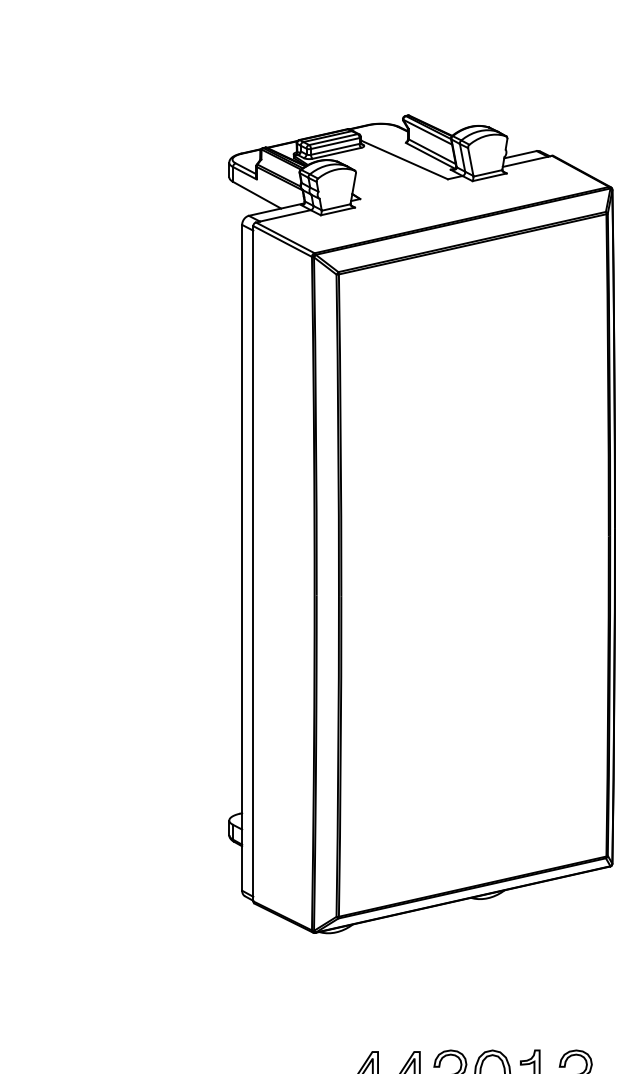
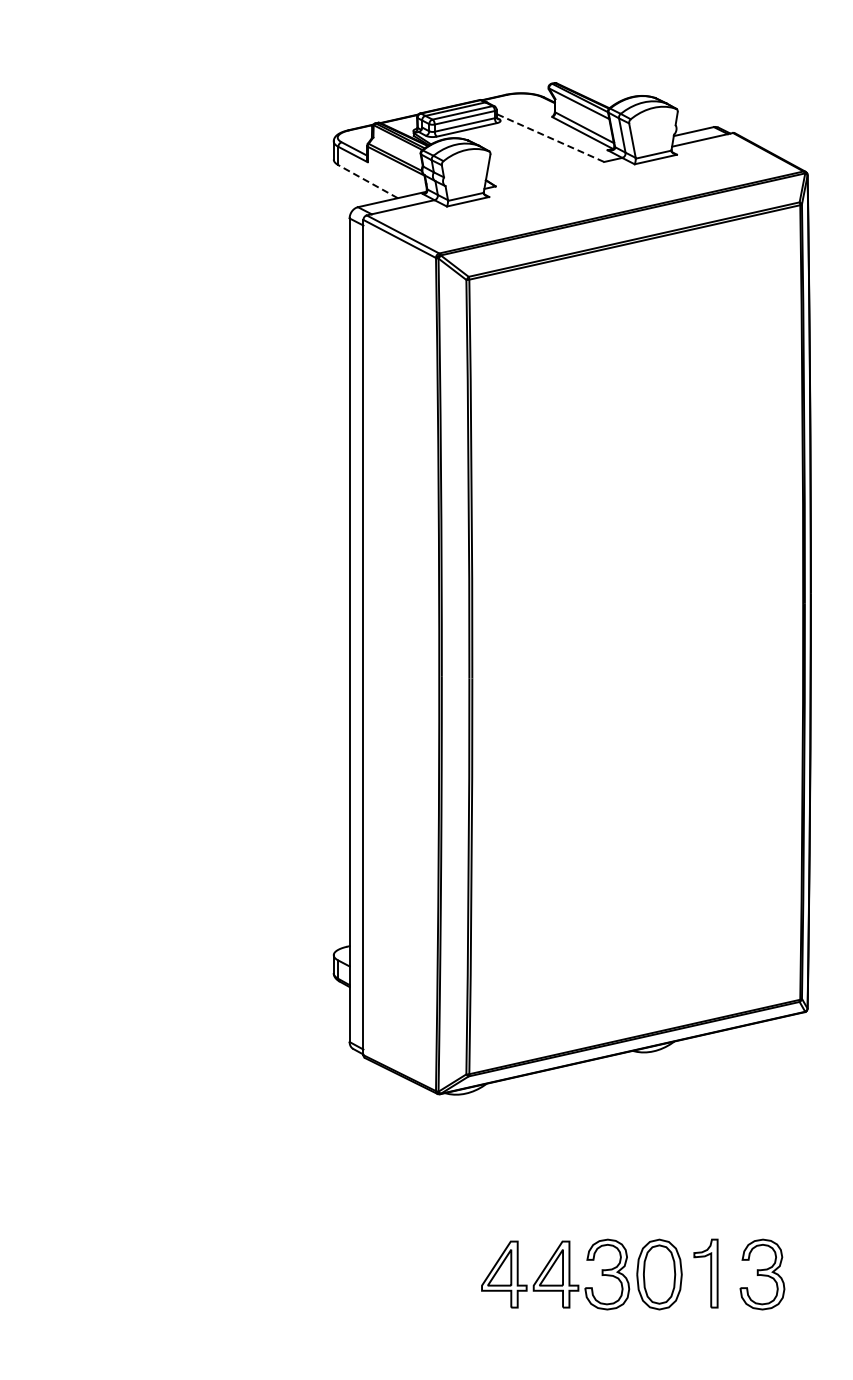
line: (404, 160) -> (550, 138), solid -> dashed
line: (256, 195) -> (367, 181), solid -> dashed

